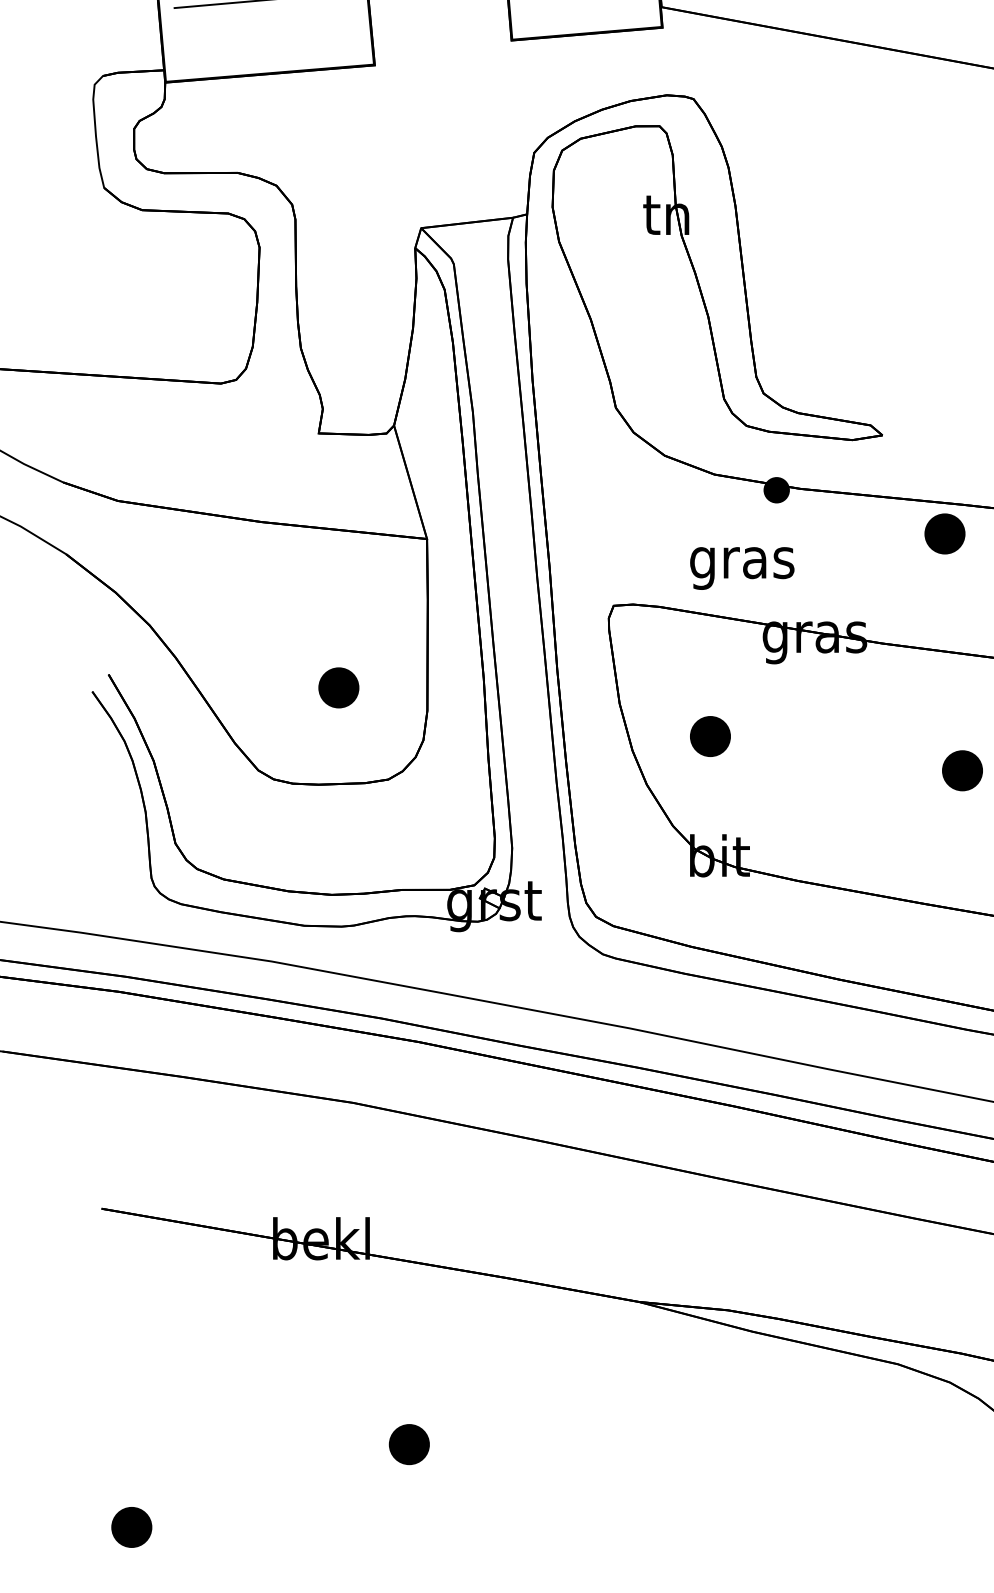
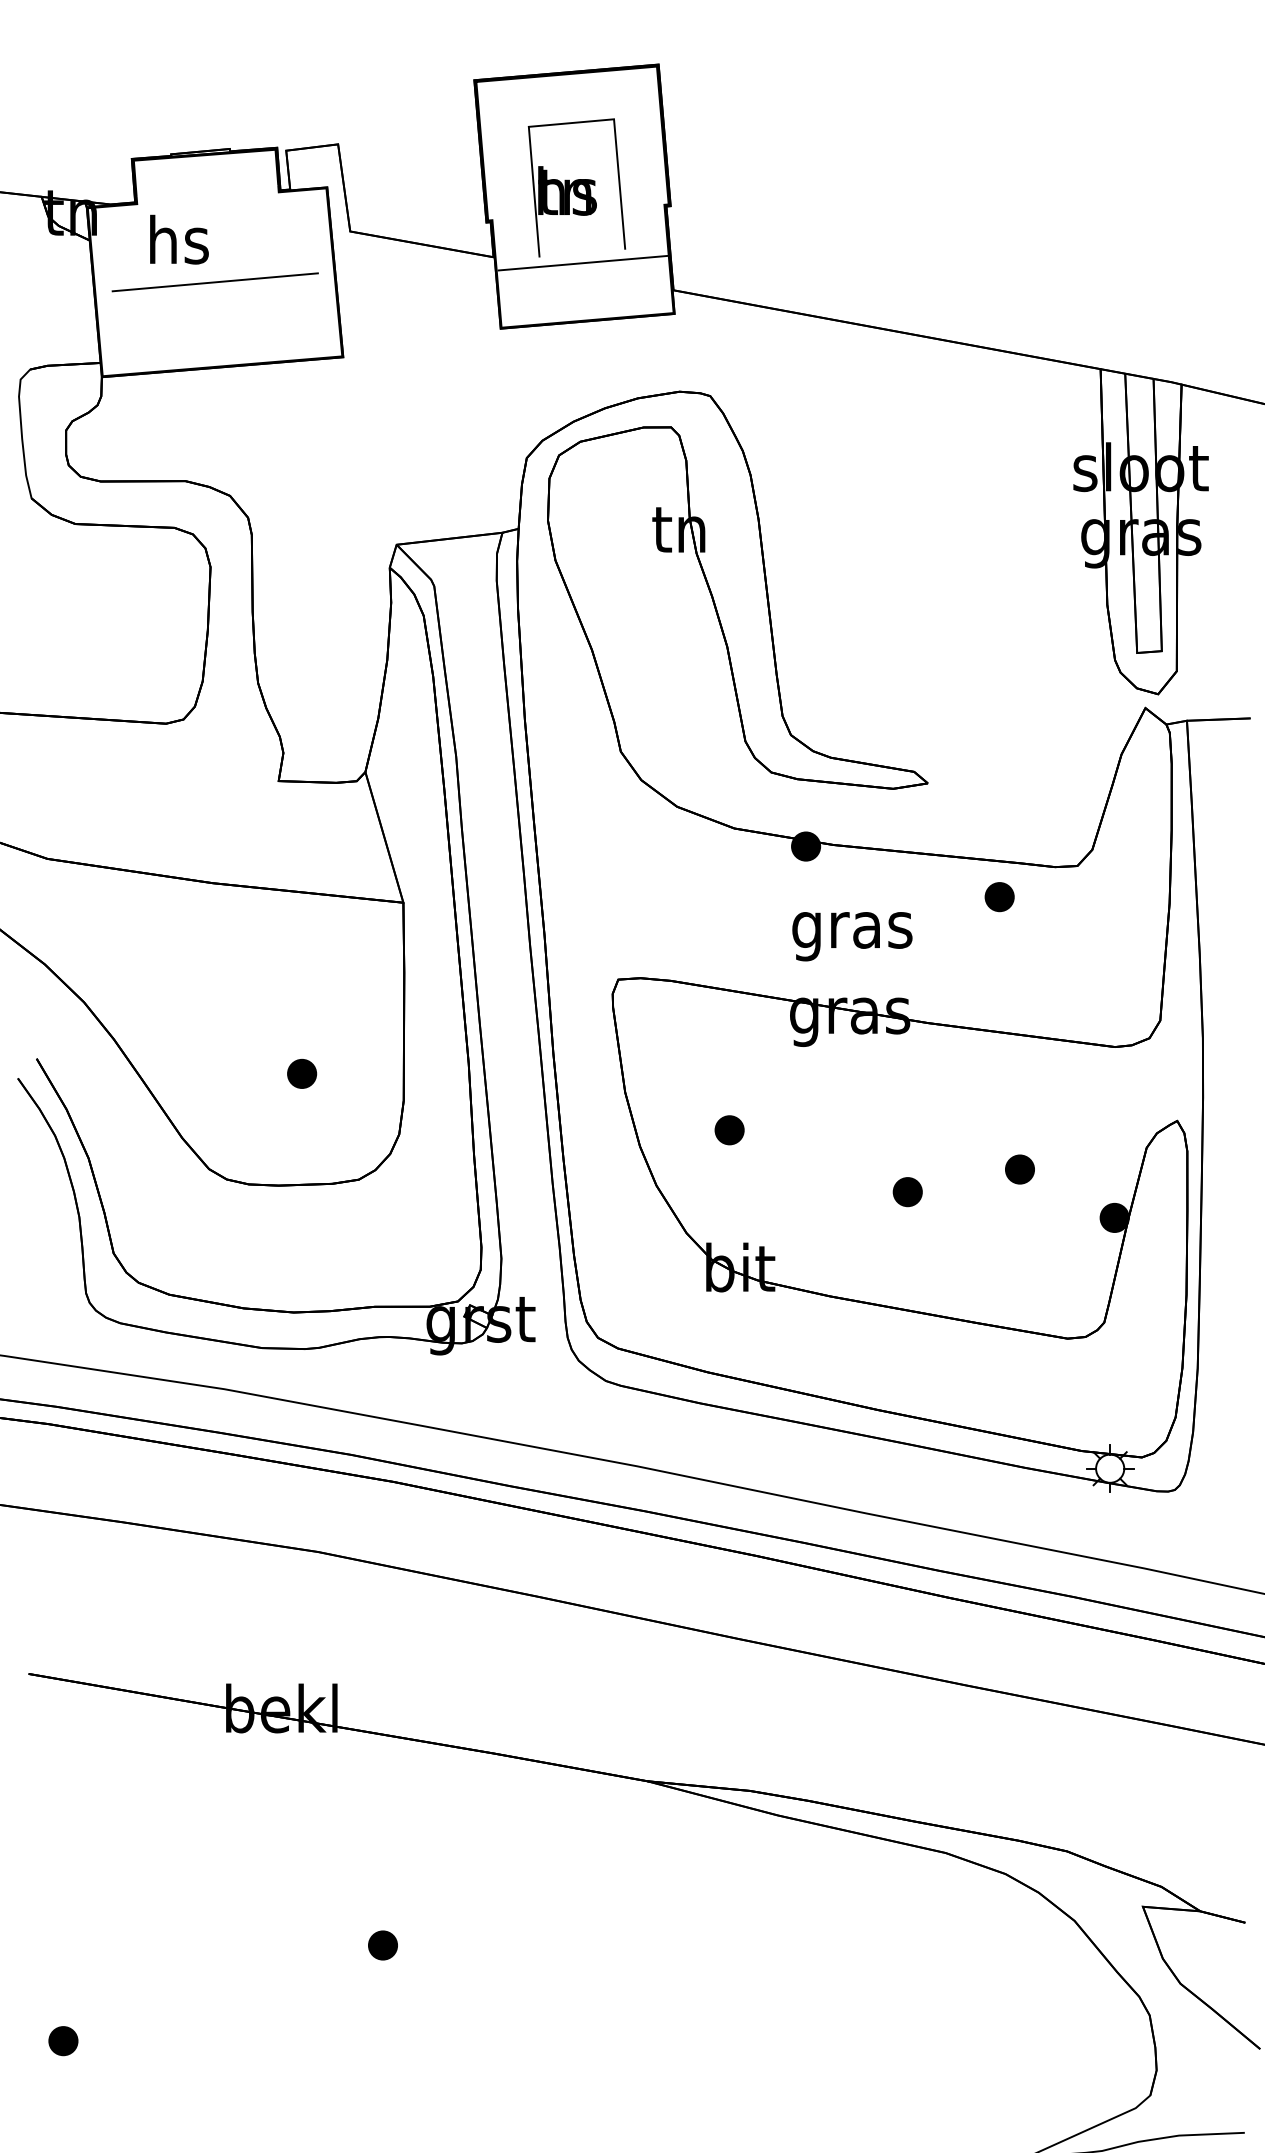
part: (944, 534) -> (999, 897), size x0.62
text: (742, 568) -> (852, 936), moved
part: (339, 687) -> (302, 1073), size x0.62
part: (710, 736) -> (729, 1130), size x0.62
part: (962, 770) -> (1019, 1169), size x0.62
part: (864, 790) -> (907, 1192), added
part: (408, 1444) -> (382, 1945), size x0.62
part: (131, 1527) -> (63, 2041), size x0.62

